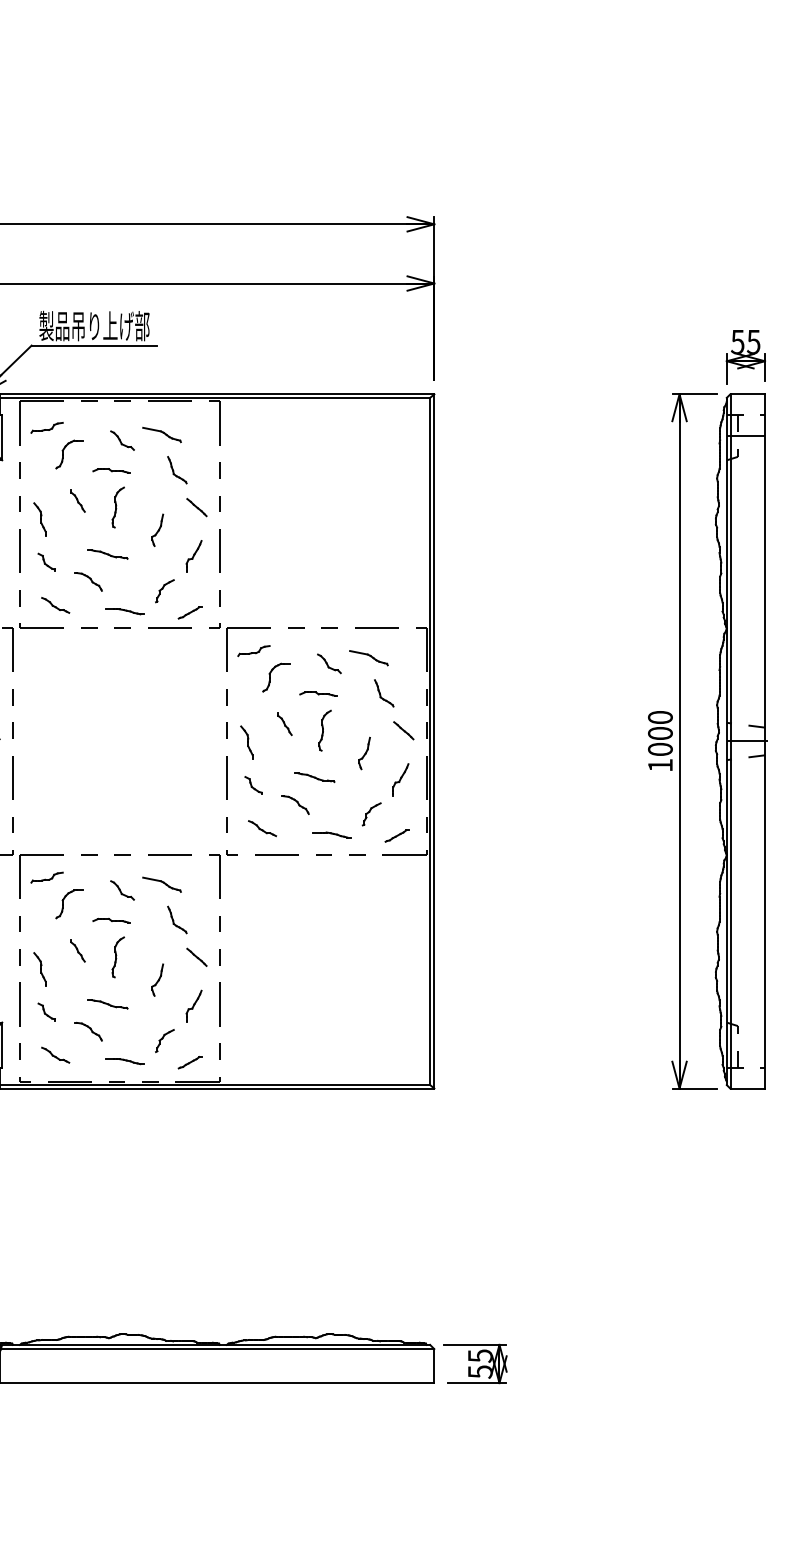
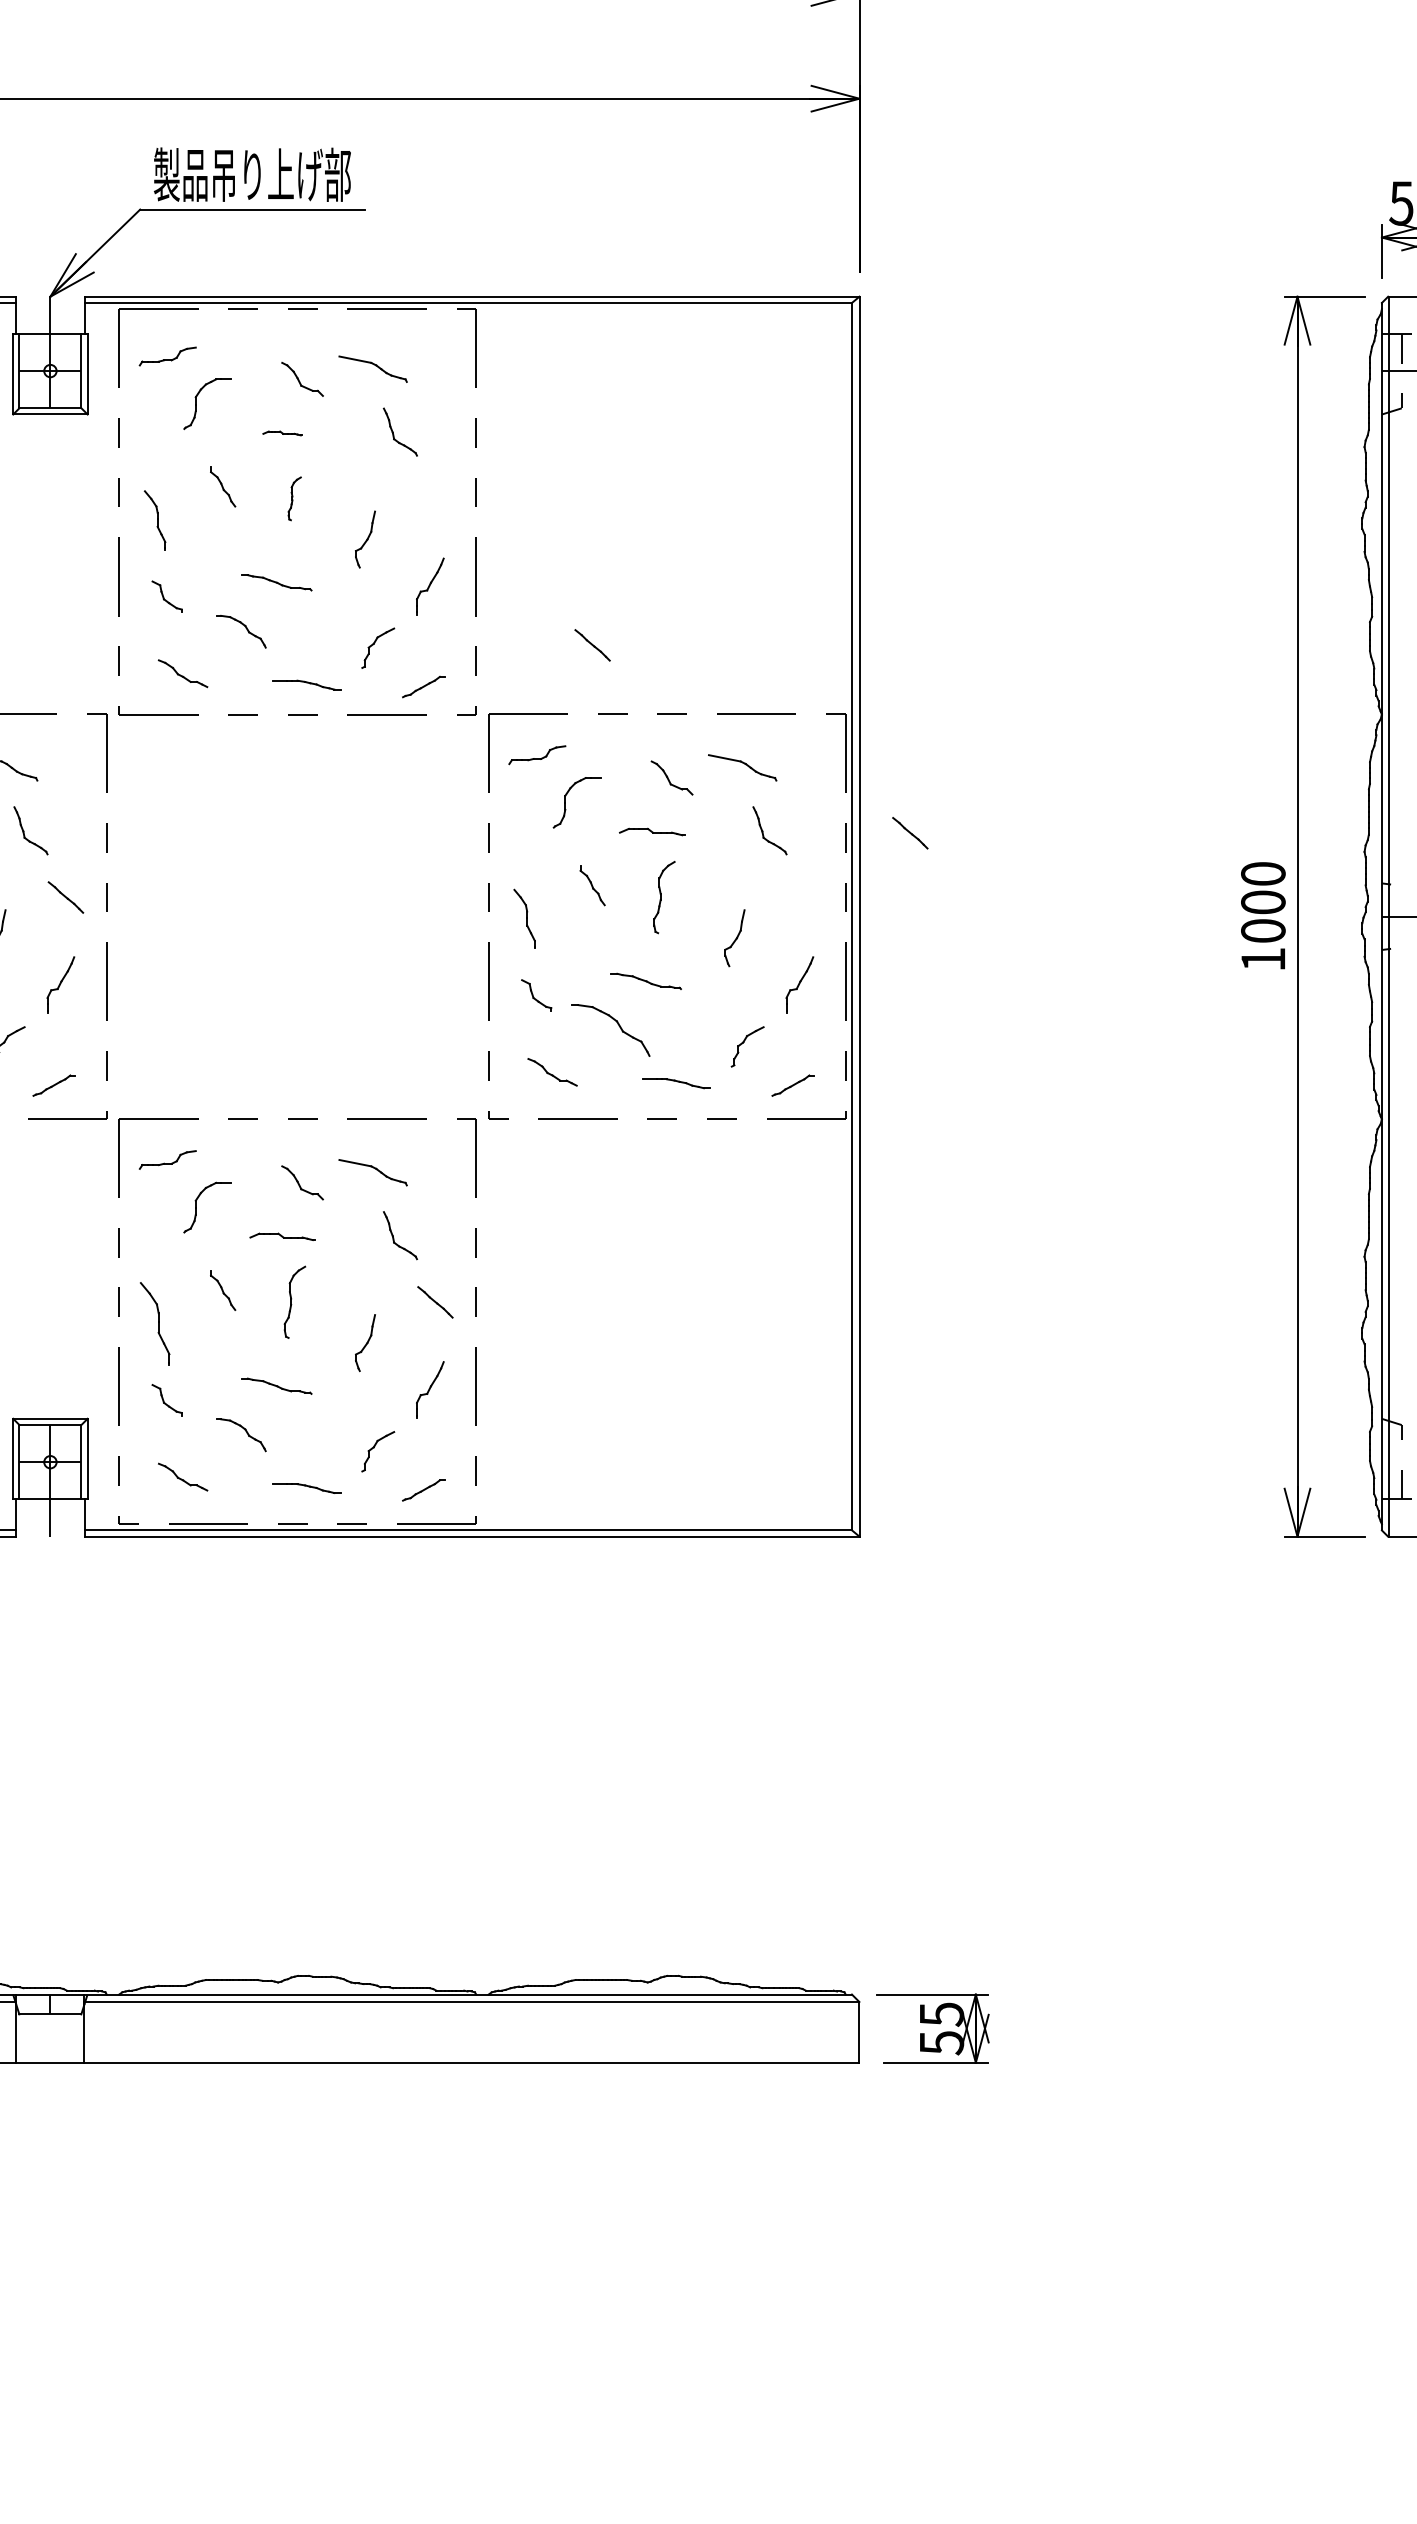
part: (111, 470) -> (282, 432), size x0.6
part: (117, 507) -> (293, 498), size x0.6
line: (196, 507) -> (591, 645), moved
line: (403, 730) -> (909, 832), moved
part: (295, 804) -> (611, 1029), size x1.6
part: (39, 969) -> (154, 1323), size x1.4

